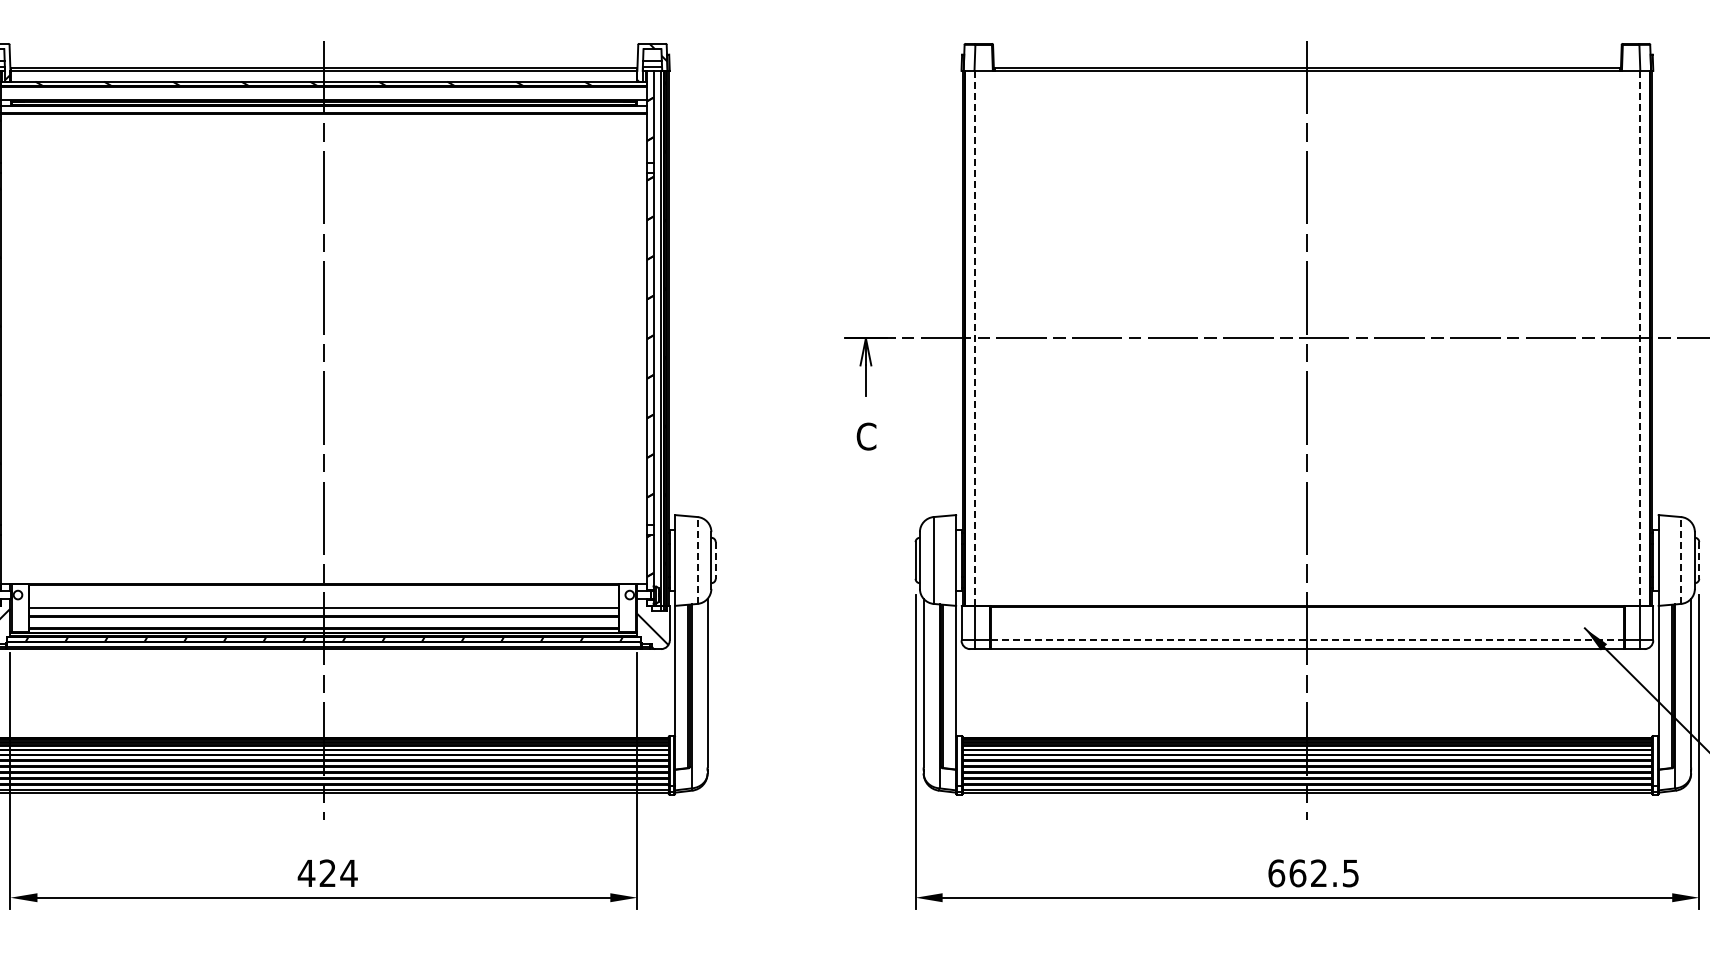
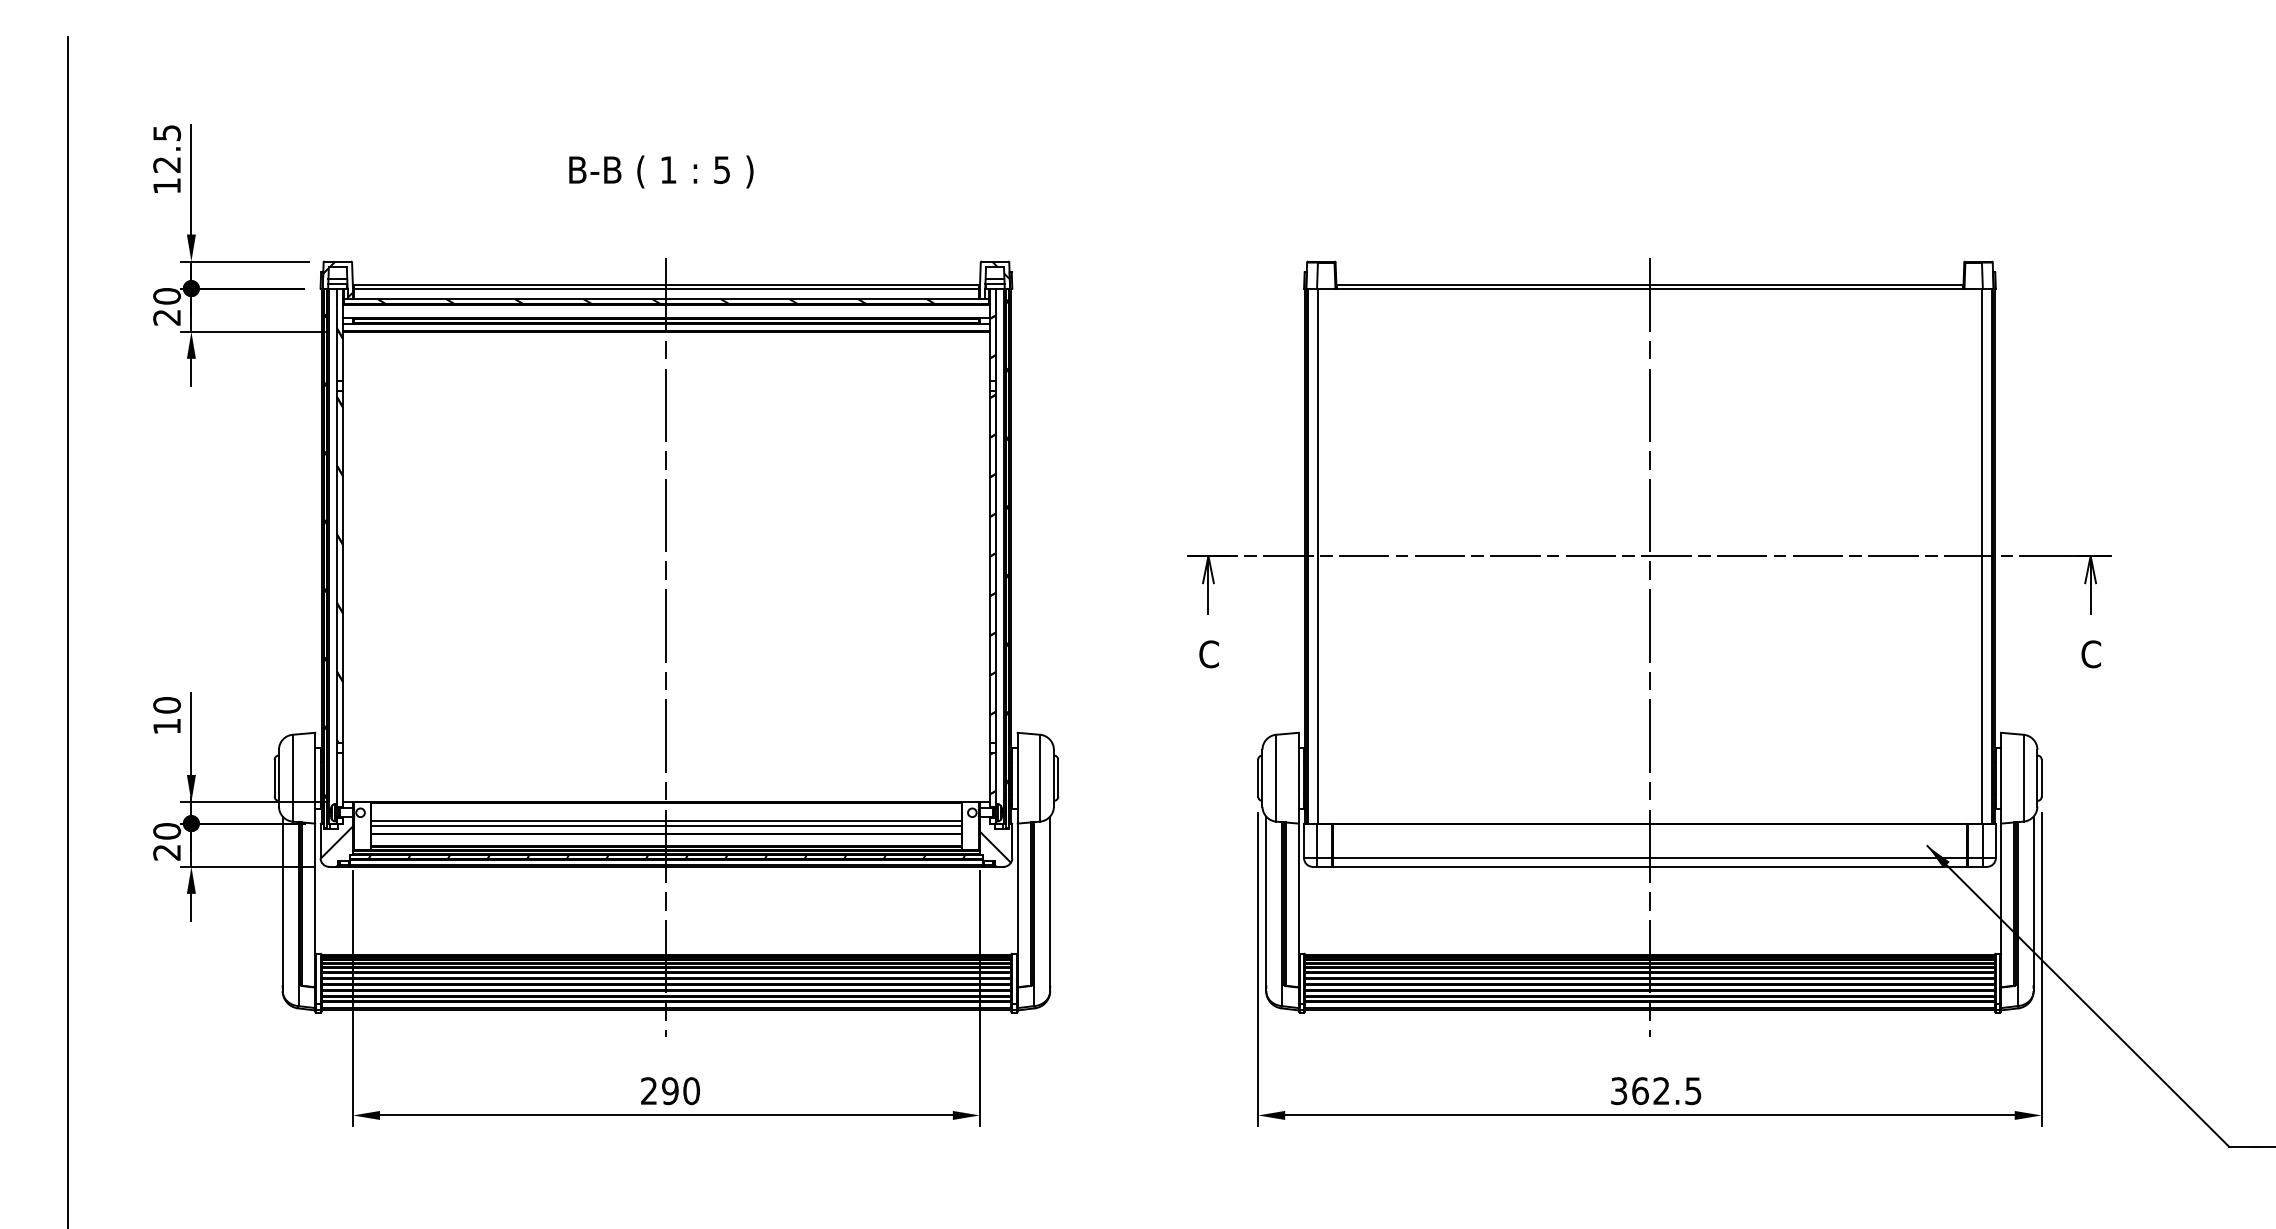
line: (974, 338) -> (1317, 556), dashed -> solid
line: (1639, 338) -> (1982, 556), dashed -> solid
line: (697, 559) -> (1040, 777), dashed -> solid
line: (1680, 559) -> (2023, 777), dashed -> solid
line: (715, 560) -> (1058, 778), dashed -> solid
line: (1698, 560) -> (2041, 778), dashed -> solid
line: (323, 603) -> (666, 821), added
line: (1306, 640) -> (1649, 858), dashed -> solid
text: (327, 873) -> (670, 1091), 424 -> 290
text: (1276, 873) -> (1619, 1091), 662.5 -> 362.5

